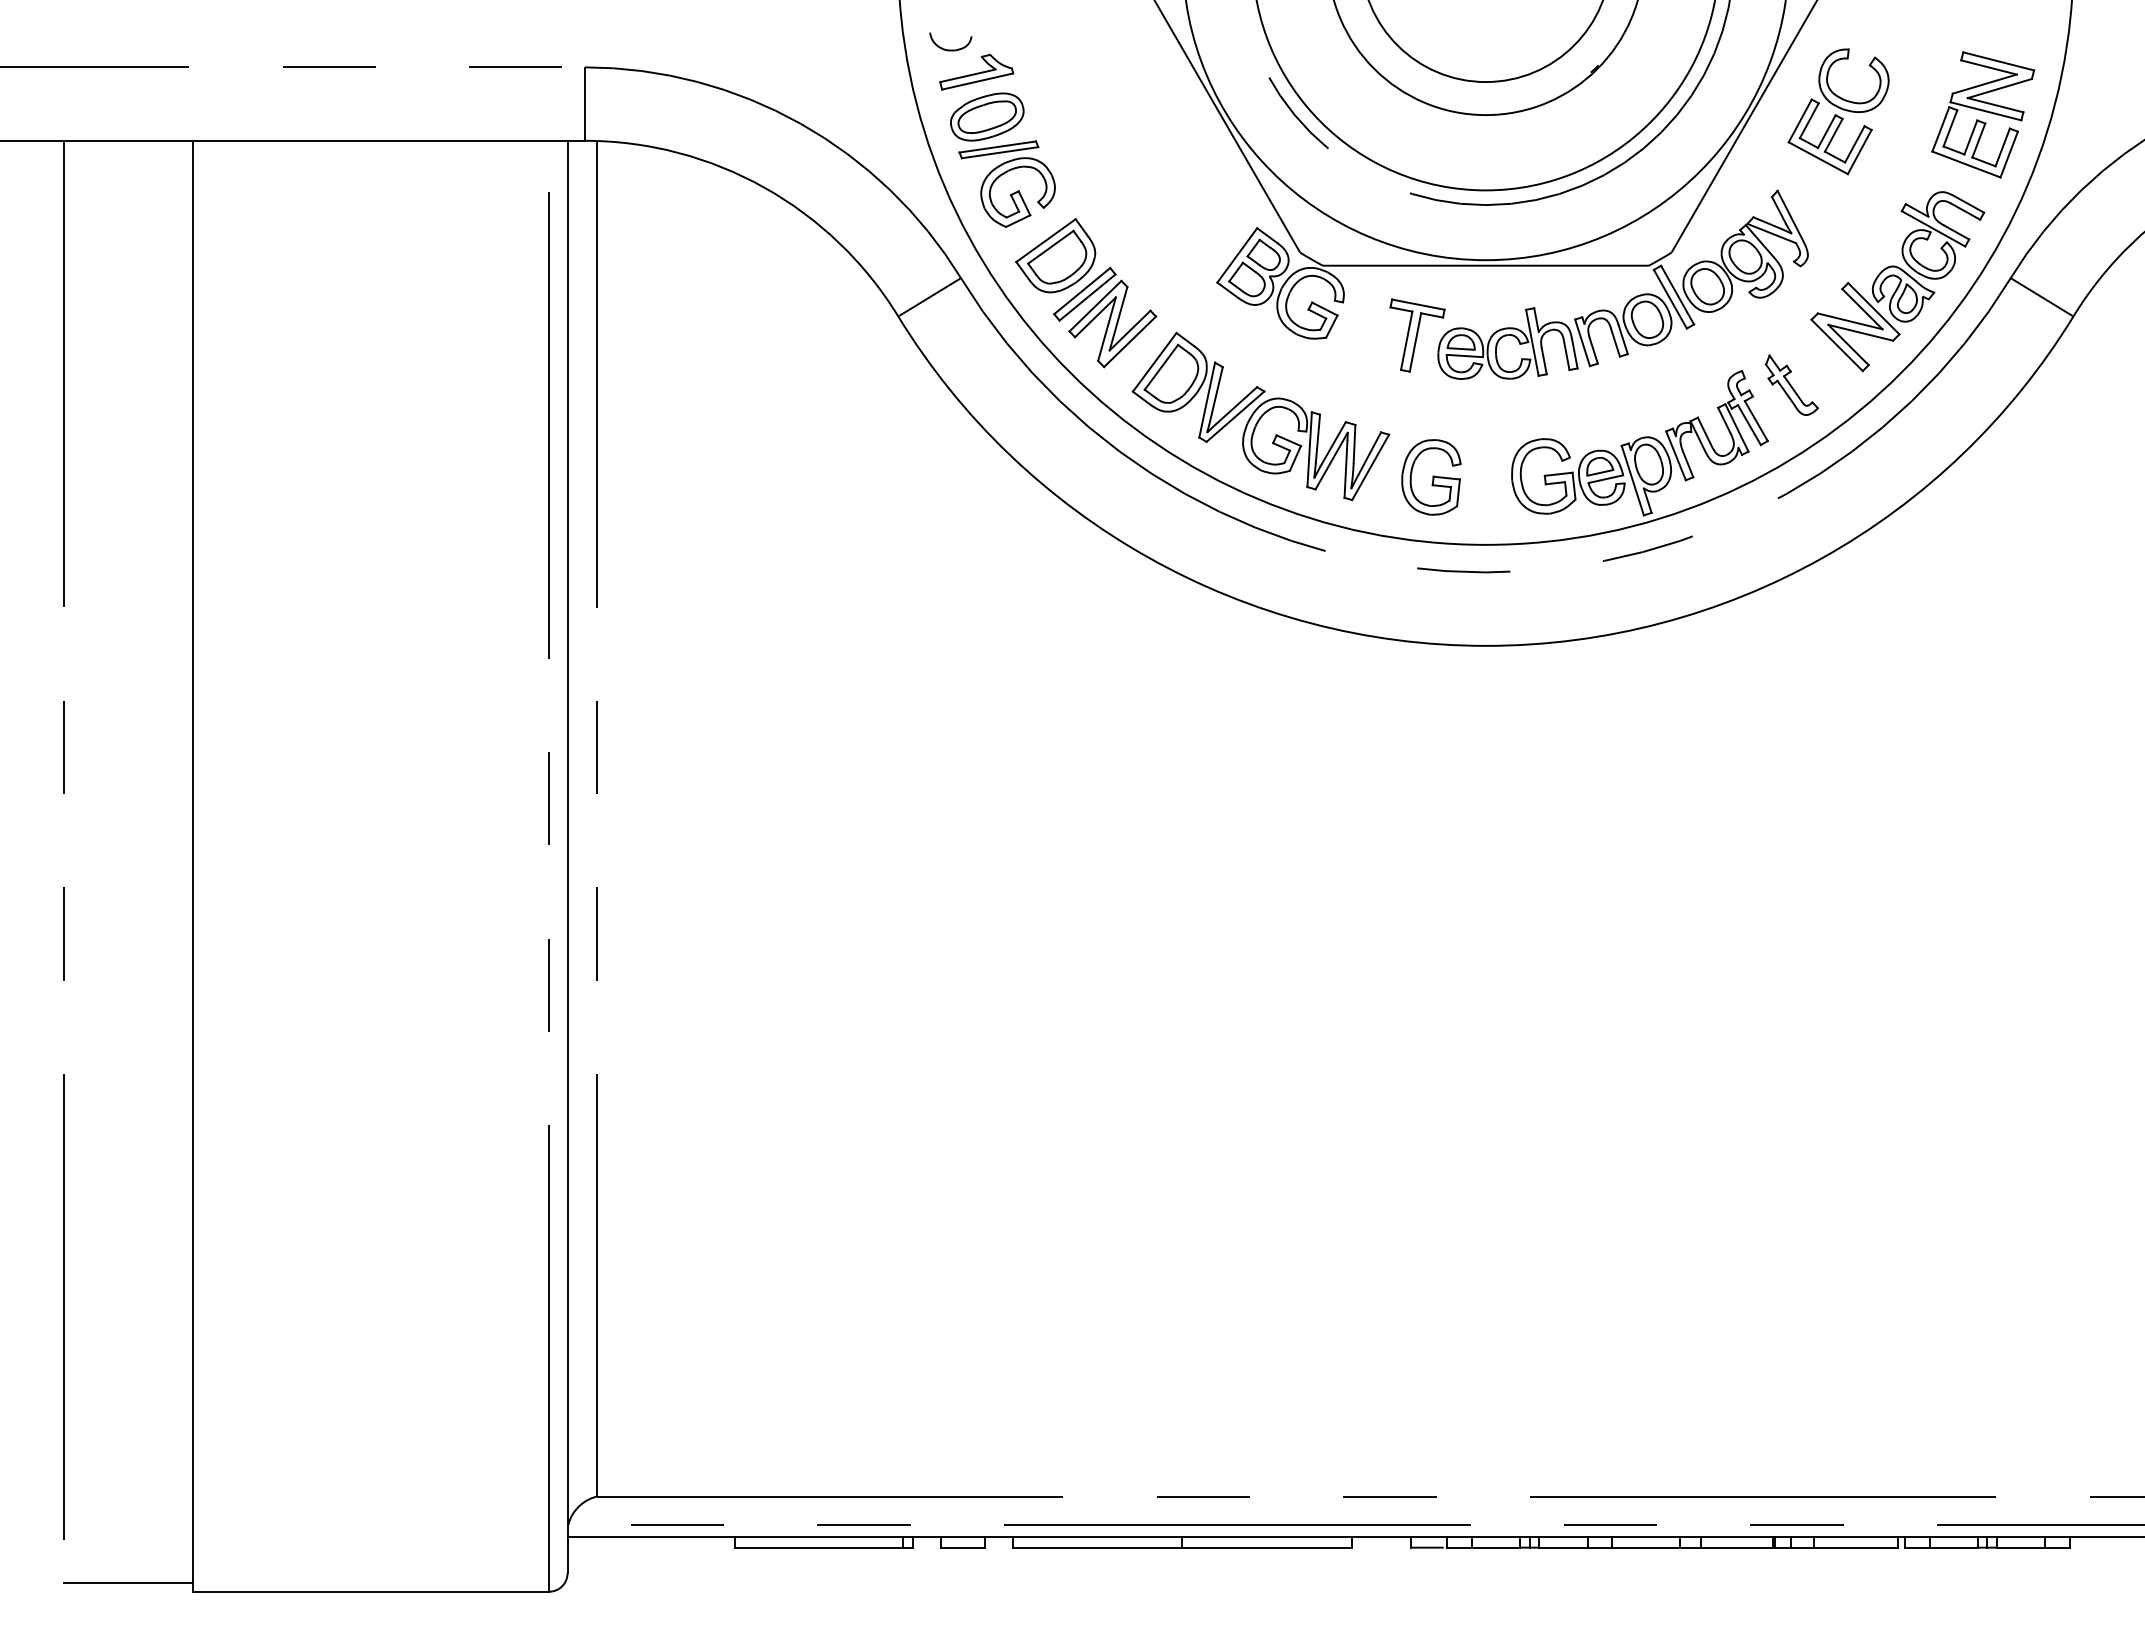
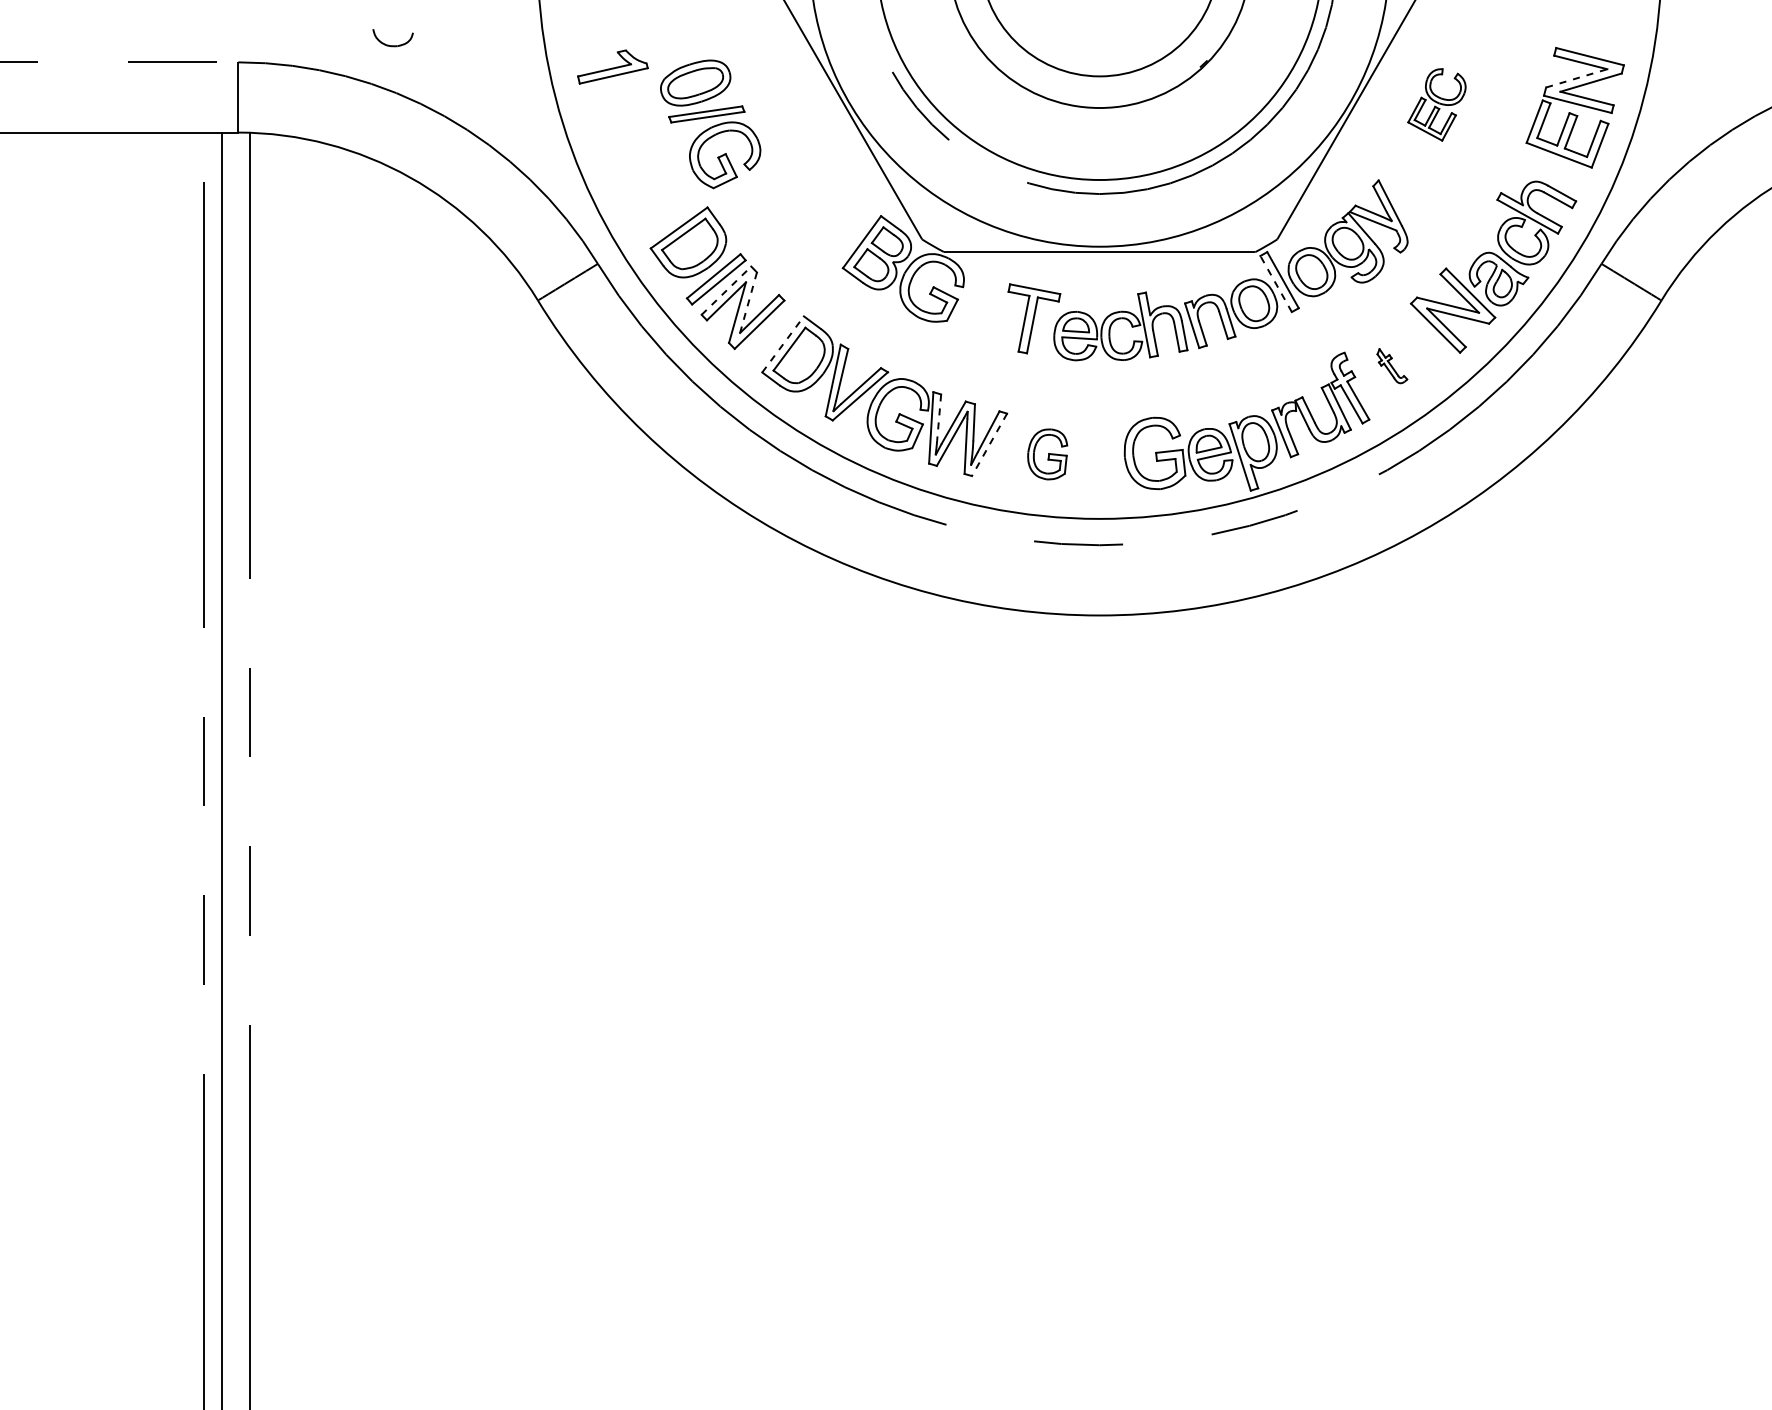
part: (950, 49) -> (392, 45), moved
line: (1985, 83) -> (1577, 77), solid -> dashed
part: (1838, 111) -> (1436, 104), size x0.6
part: (1002, 159) -> (710, 123), moved
line: (1670, 299) -> (1276, 284), solid -> dashed
line: (1095, 305) -> (726, 290), solid -> dashed
line: (1118, 318) -> (748, 302), solid -> dashed
line: (1154, 362) -> (782, 344), solid -> dashed
part: (1791, 384) -> (1391, 365), size x0.6
line: (1317, 439) -> (938, 418), solid -> dashed
line: (1370, 467) -> (989, 444), solid -> dashed
part: (1431, 477) -> (1047, 454), size x0.7

